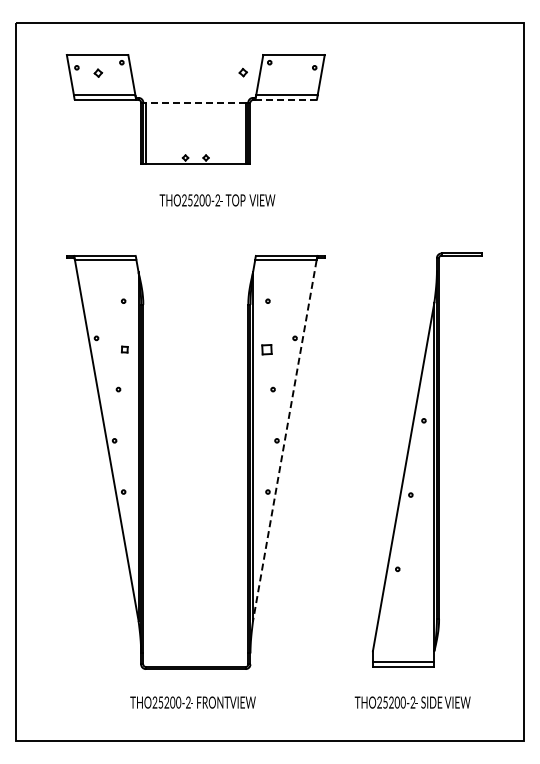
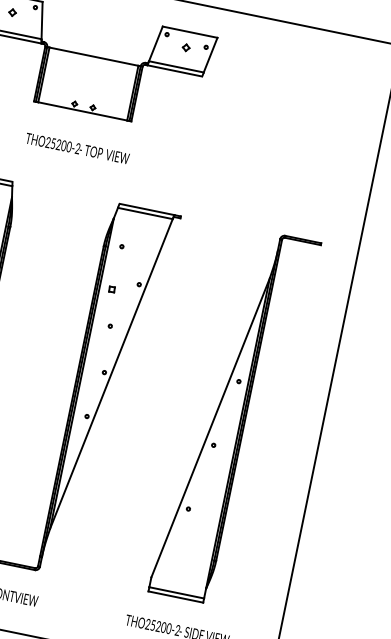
part: (242, 72) -> (185, 47), moved
line: (285, 100) -> (174, 71), dashed -> solid
line: (195, 102) -> (93, 56), dashed -> solid
text: (217, 200) -> (77, 148), moved
part: (266, 349) -> (111, 289), size x0.62
line: (284, 441) -> (111, 374), dashed -> solid

